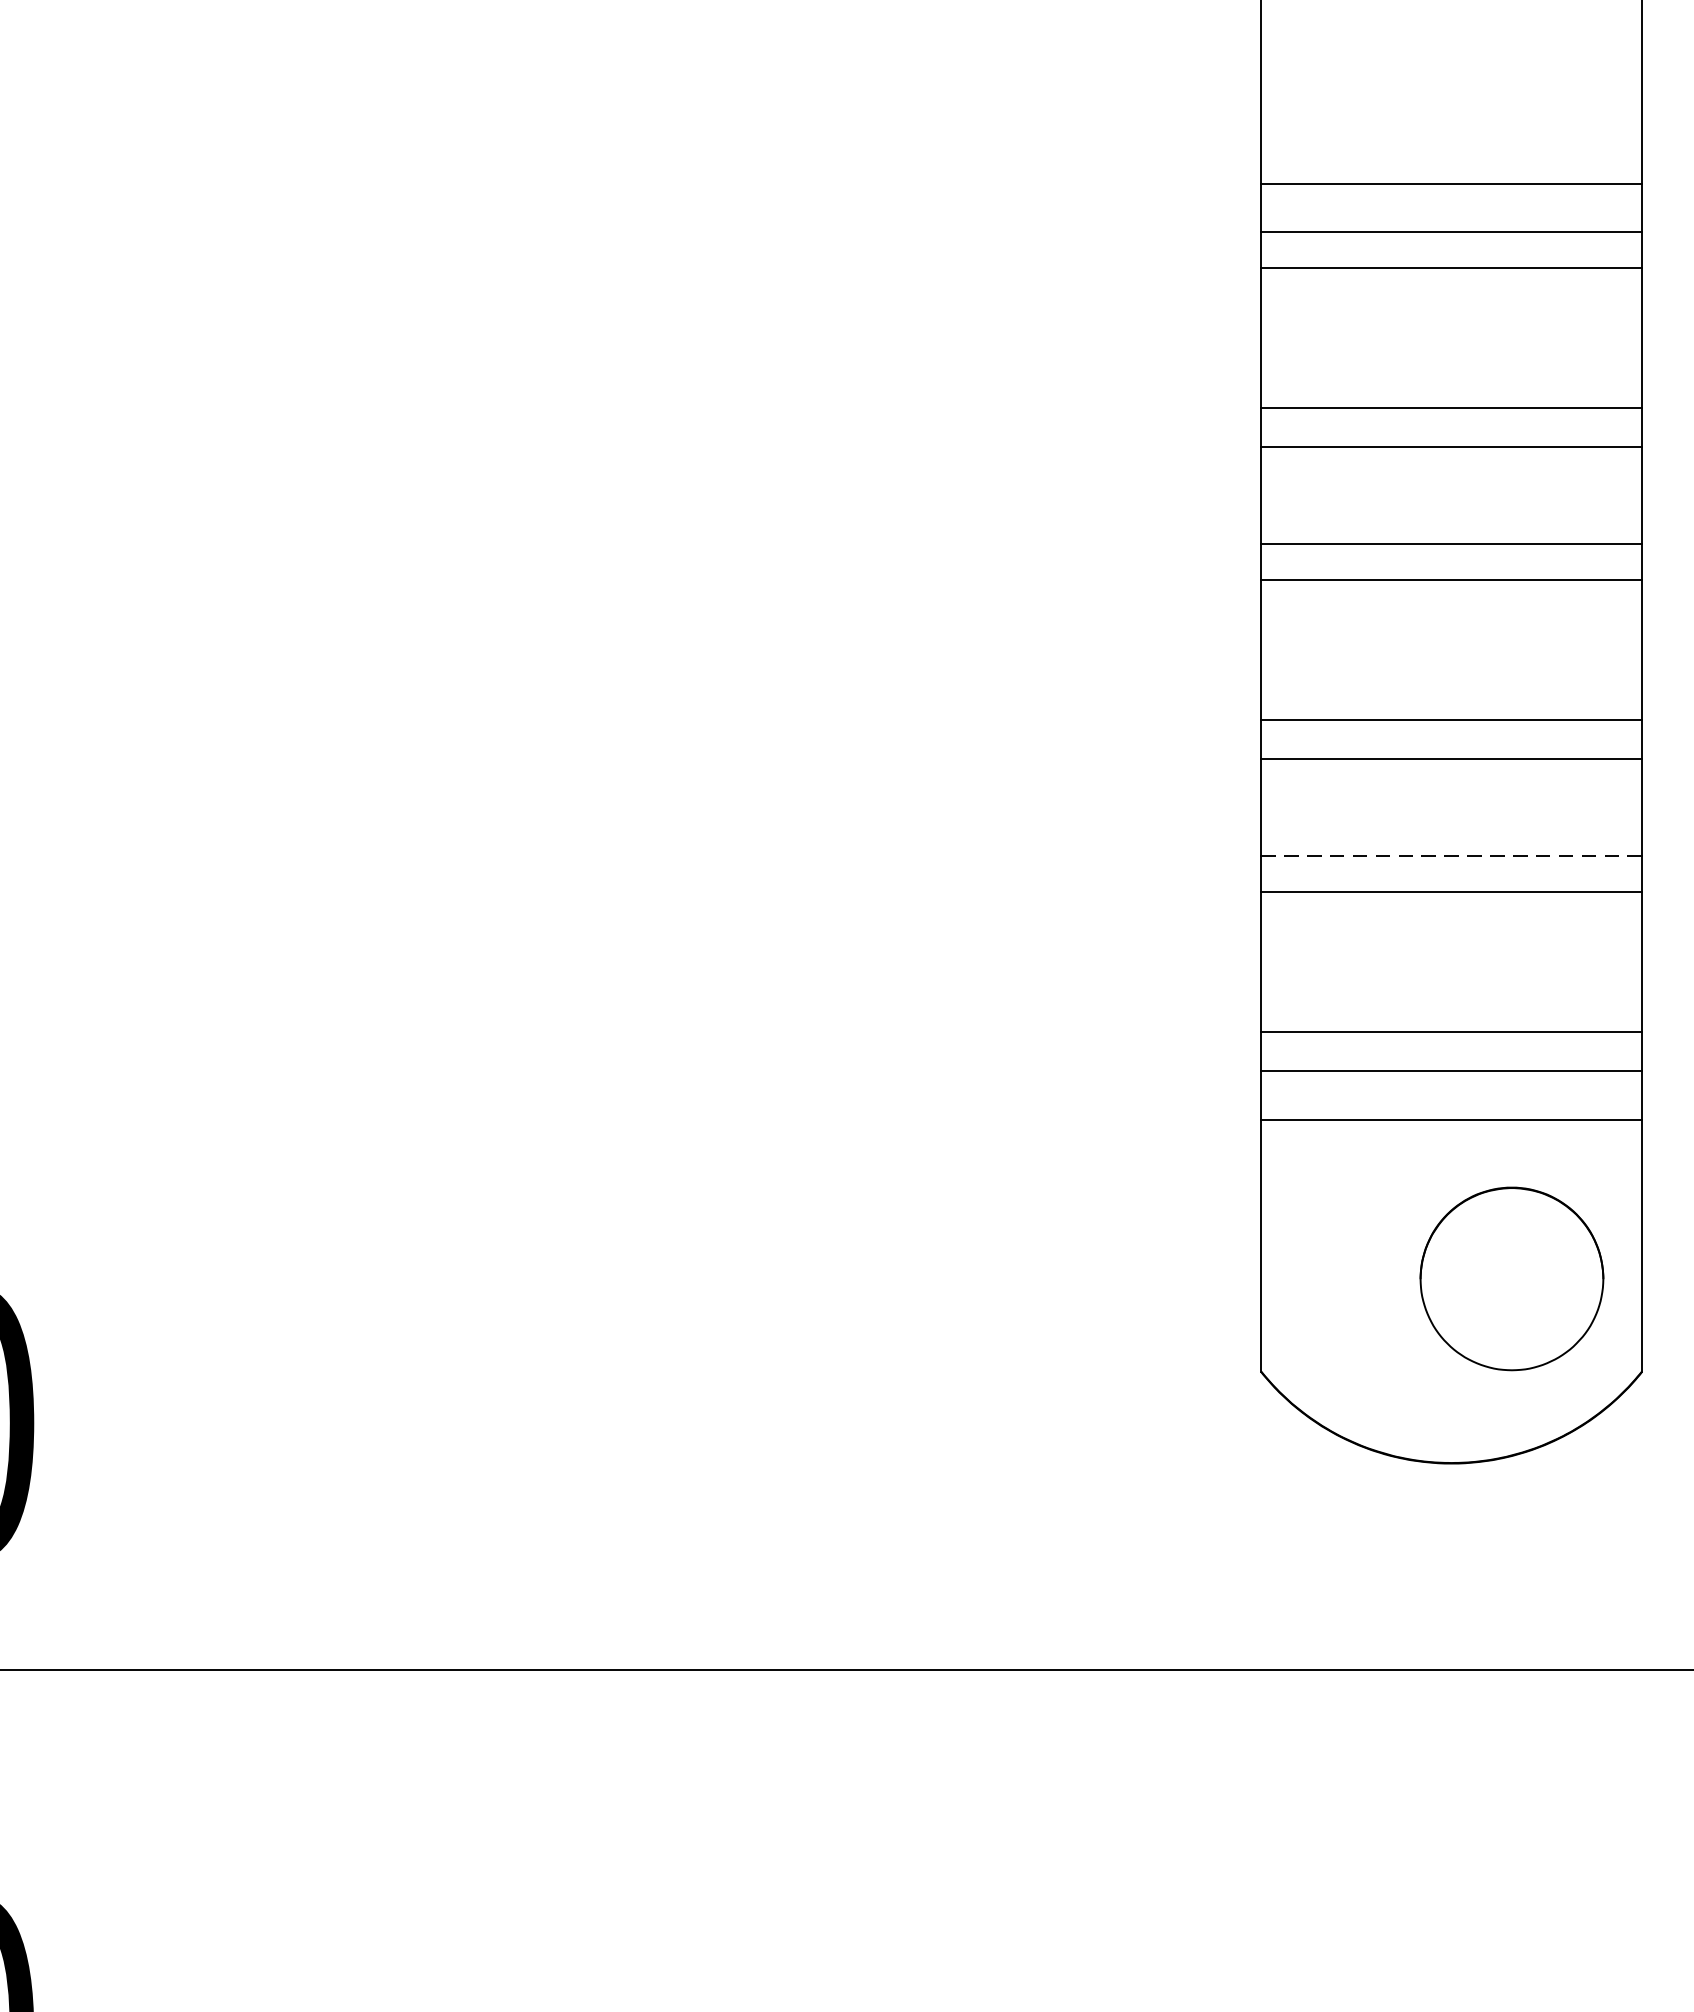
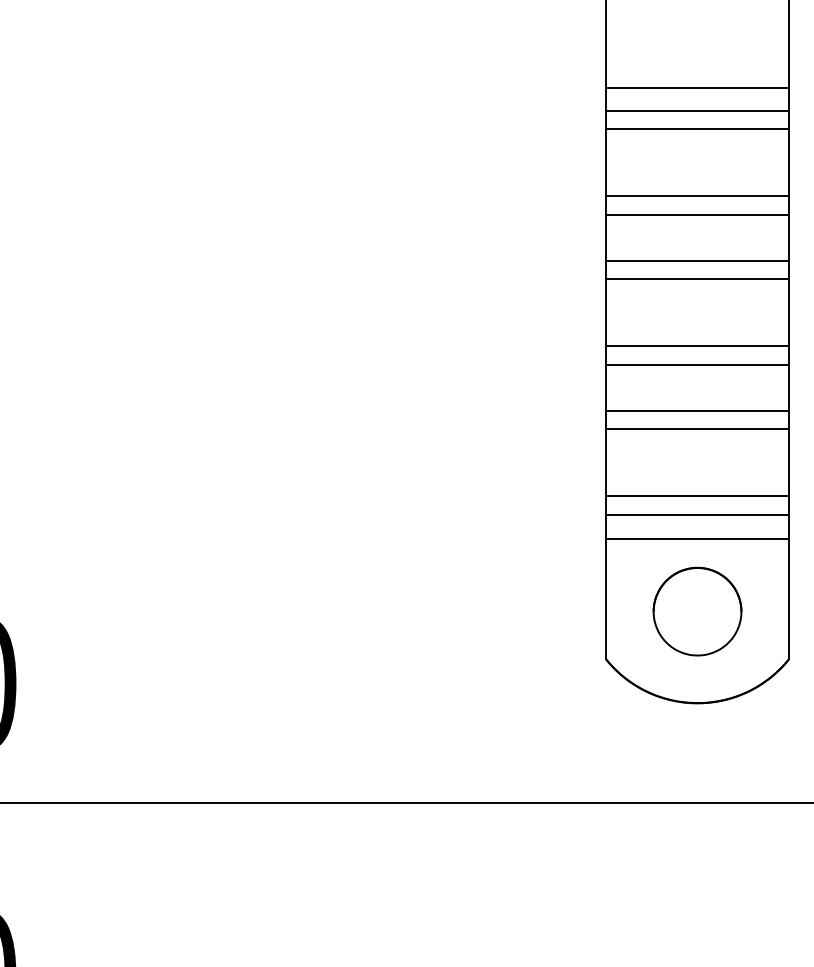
line: (1451, 856) -> (697, 411), dashed -> solid
part: (1511, 1278) -> (697, 611), moved

